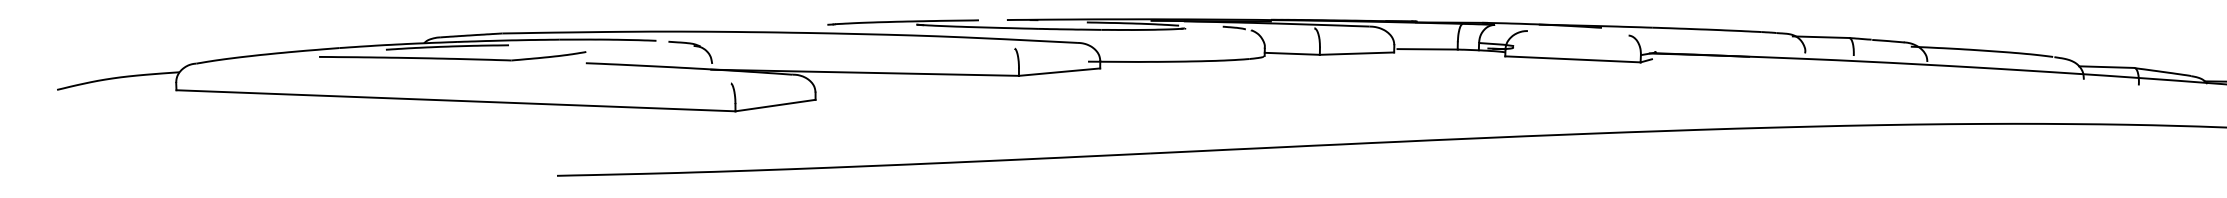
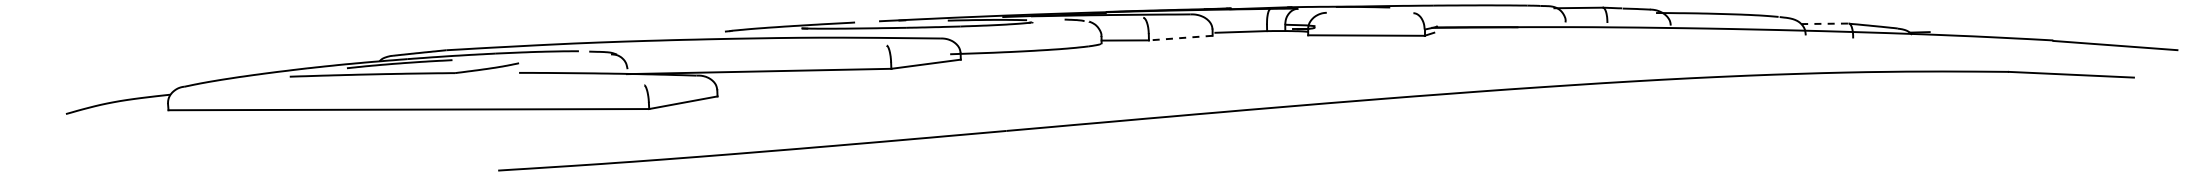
line: (1356, 54) -> (1180, 38), solid -> dashed
line: (2106, 66) -> (1824, 23), solid -> dashed

